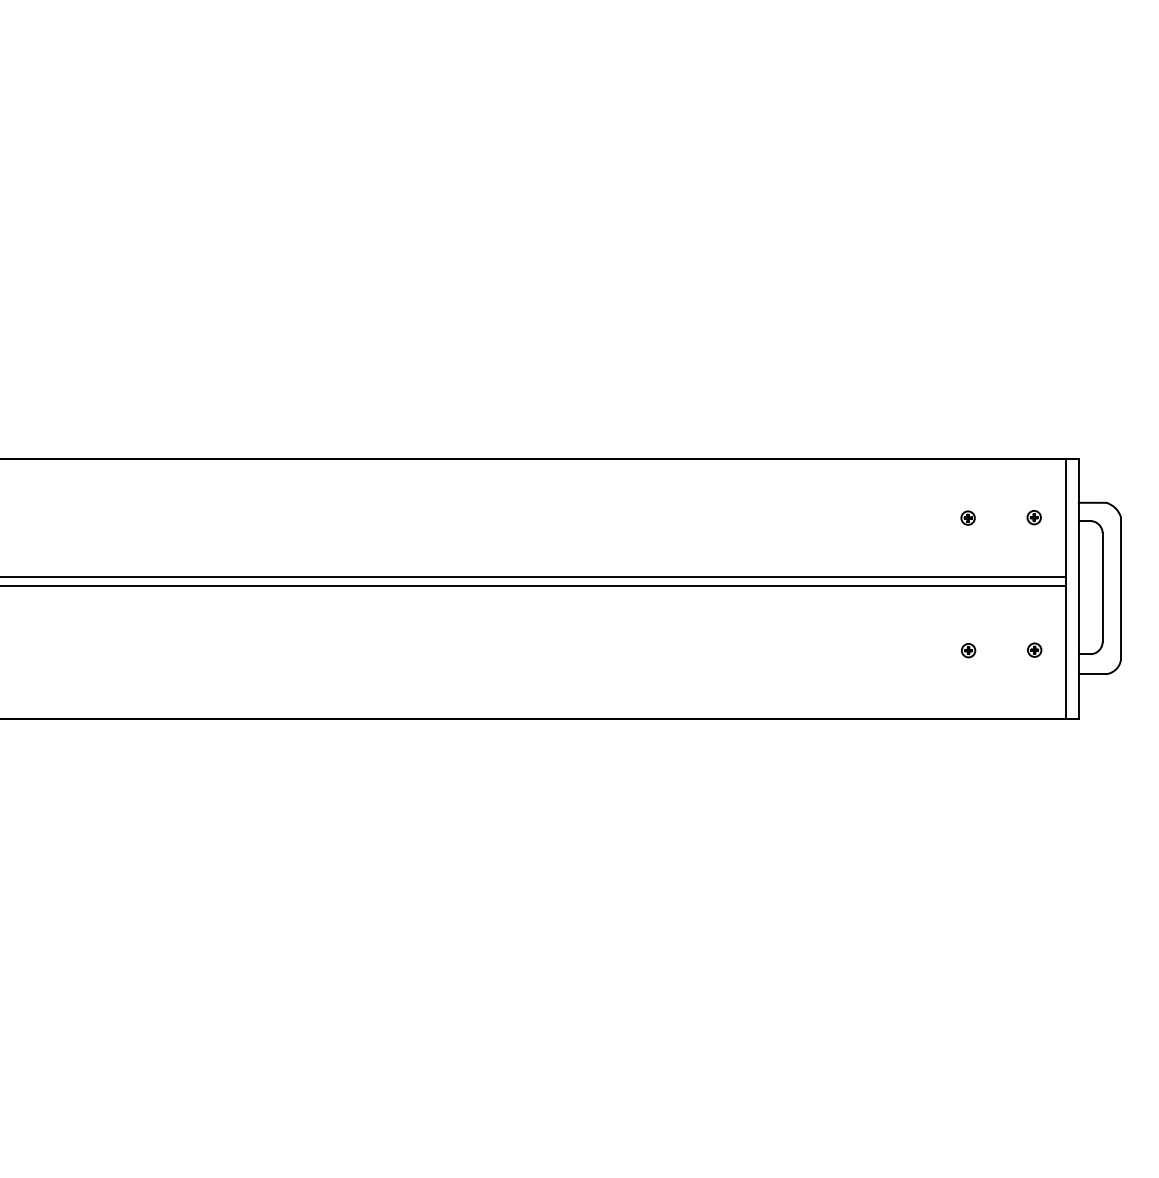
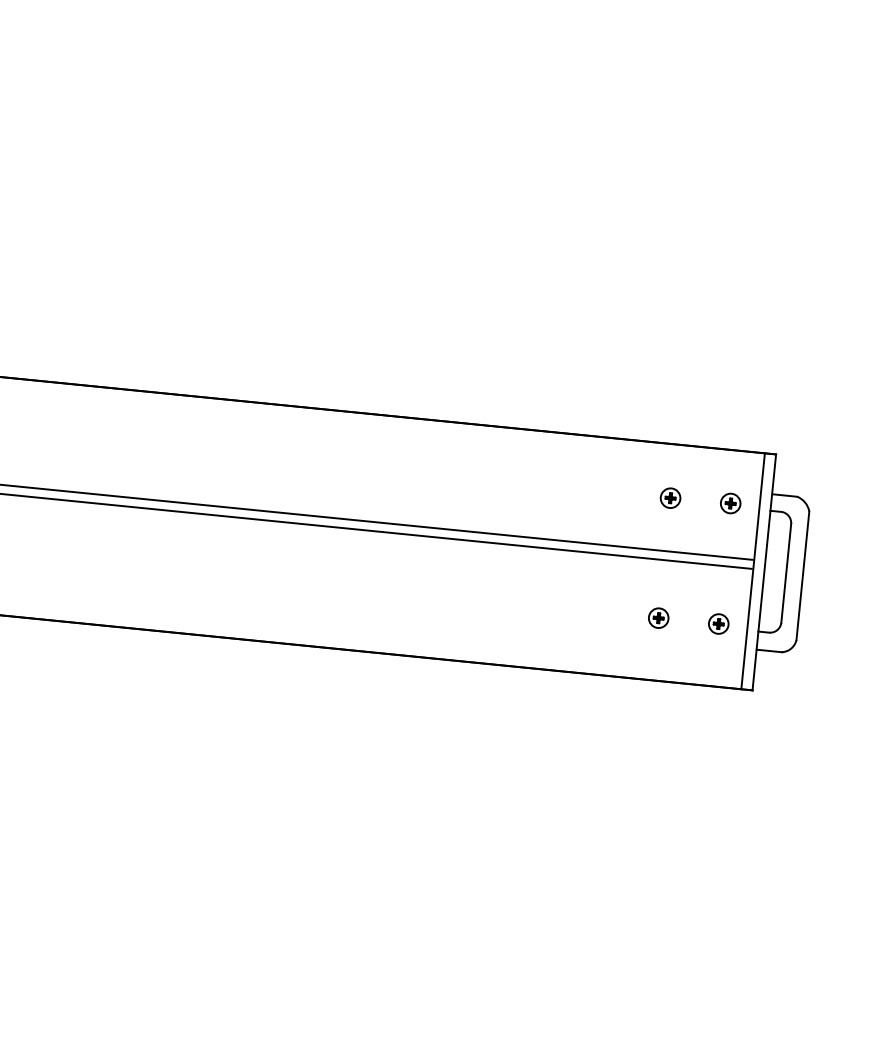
part: (967, 517) -> (670, 497), size x1.6
part: (1033, 517) -> (729, 503), size x1.6
part: (1034, 649) -> (718, 623), size x1.6
part: (968, 650) -> (658, 618), size x1.6

